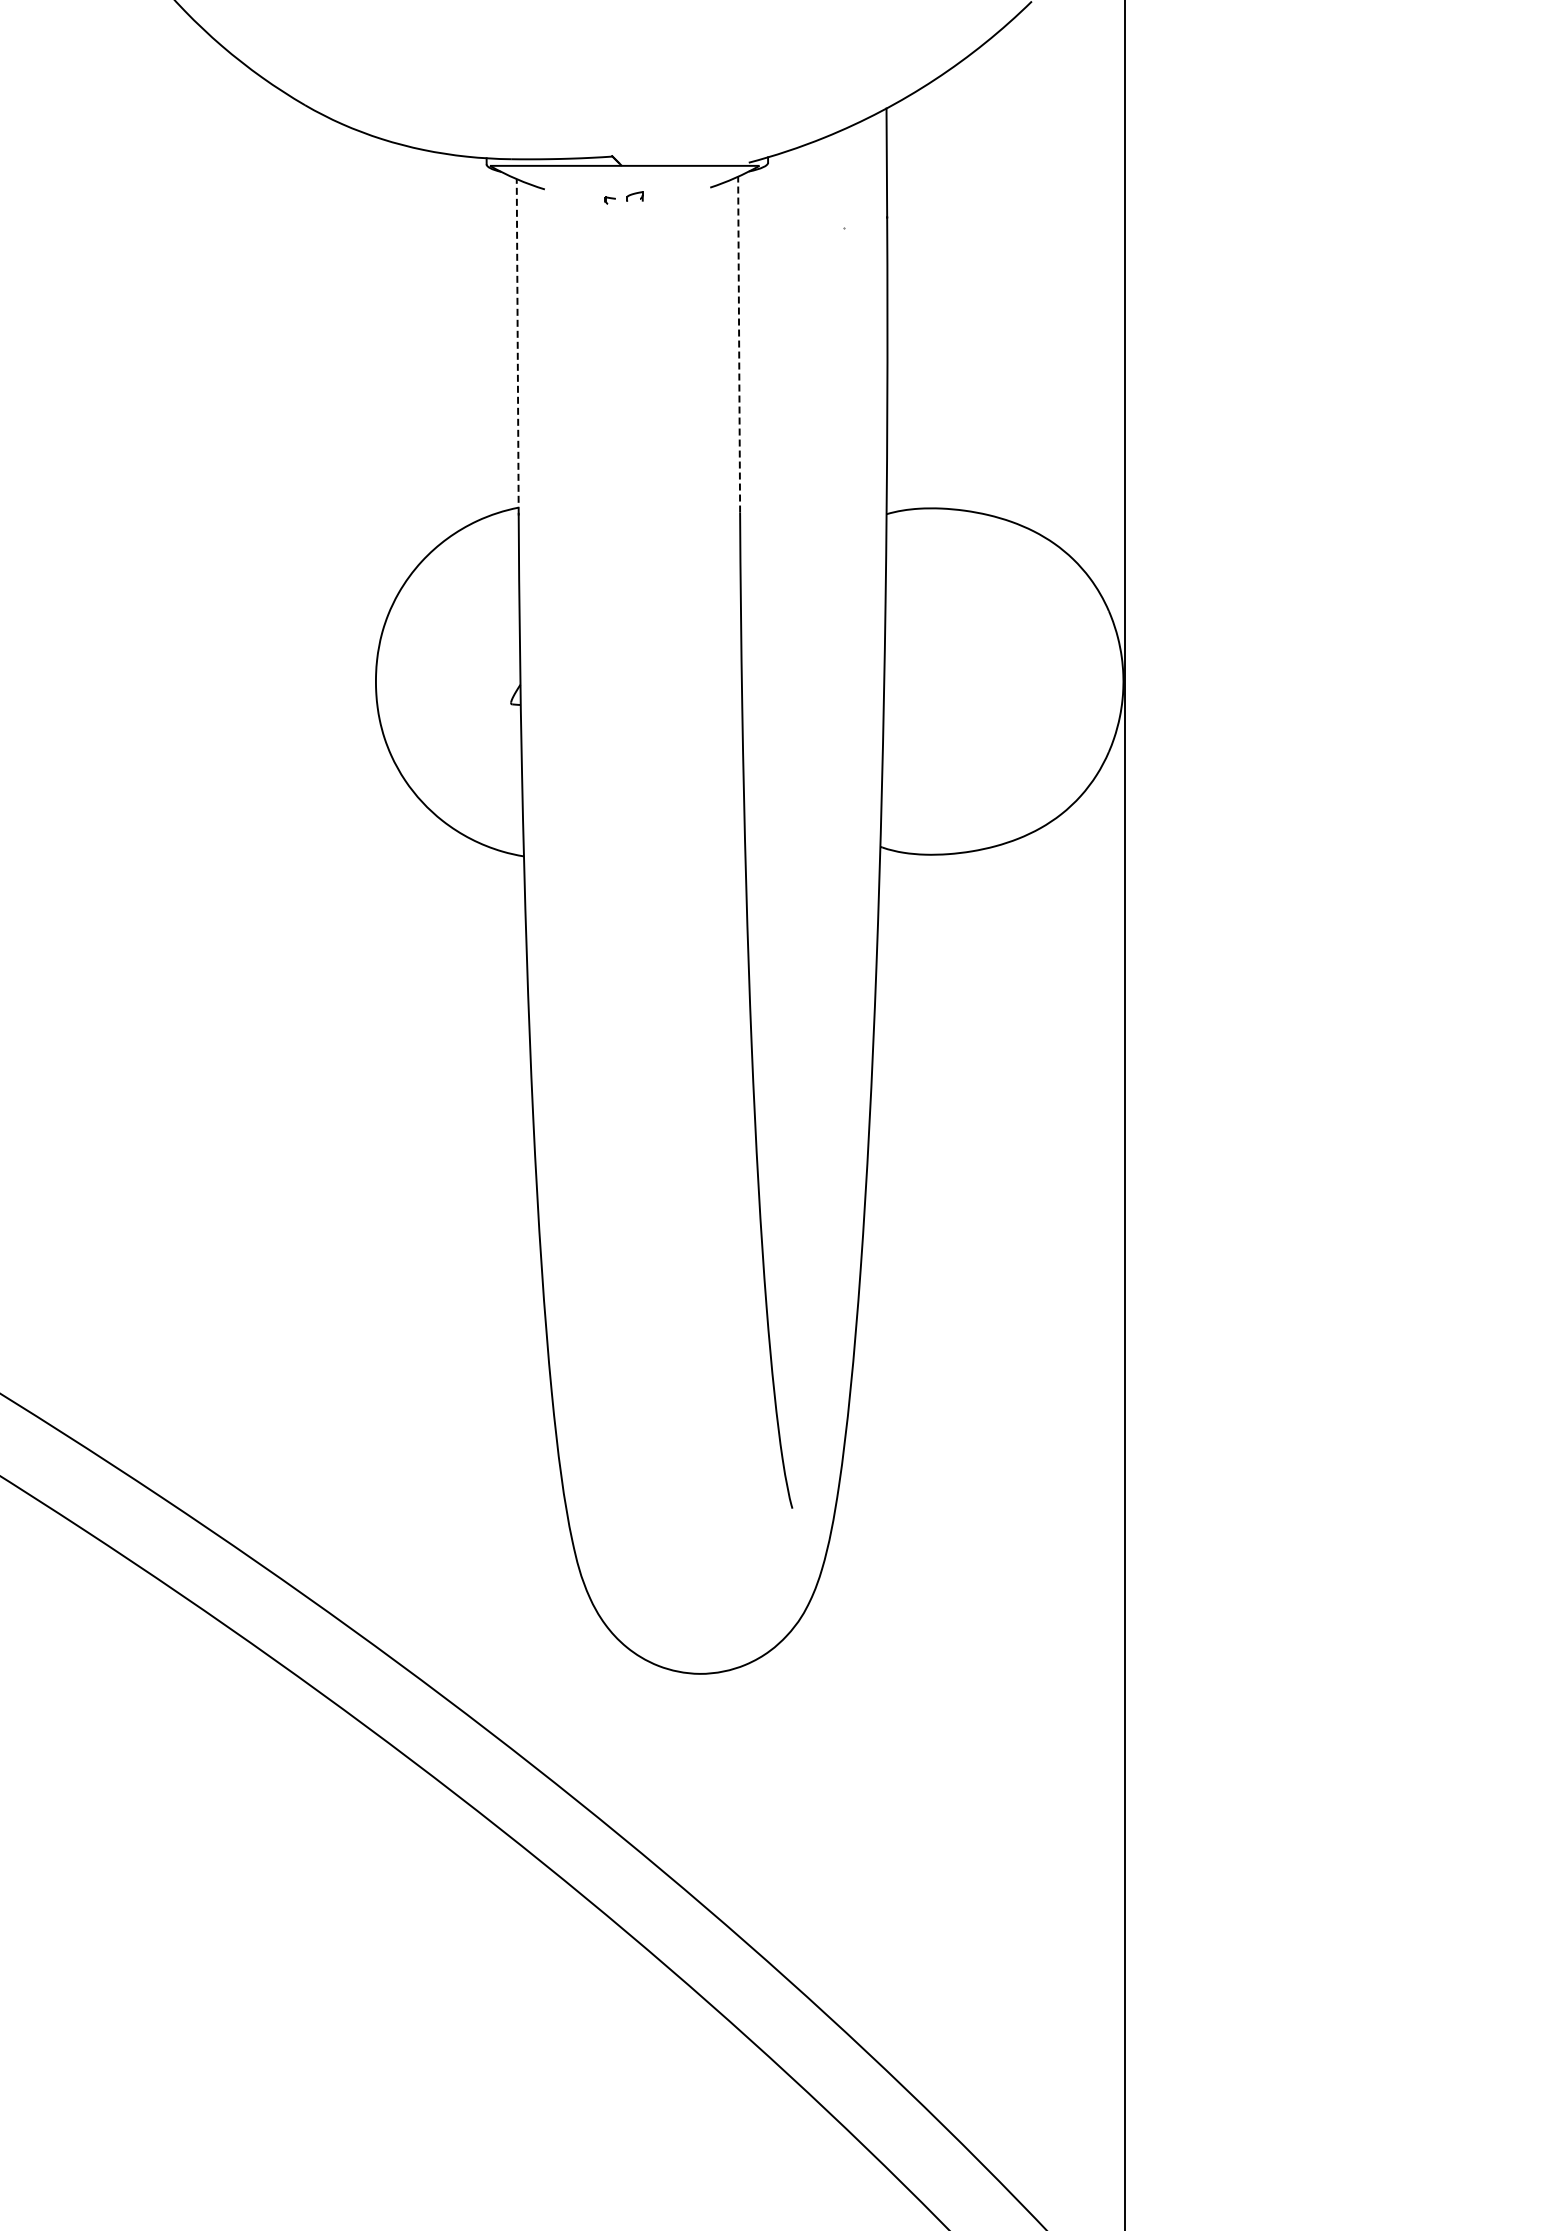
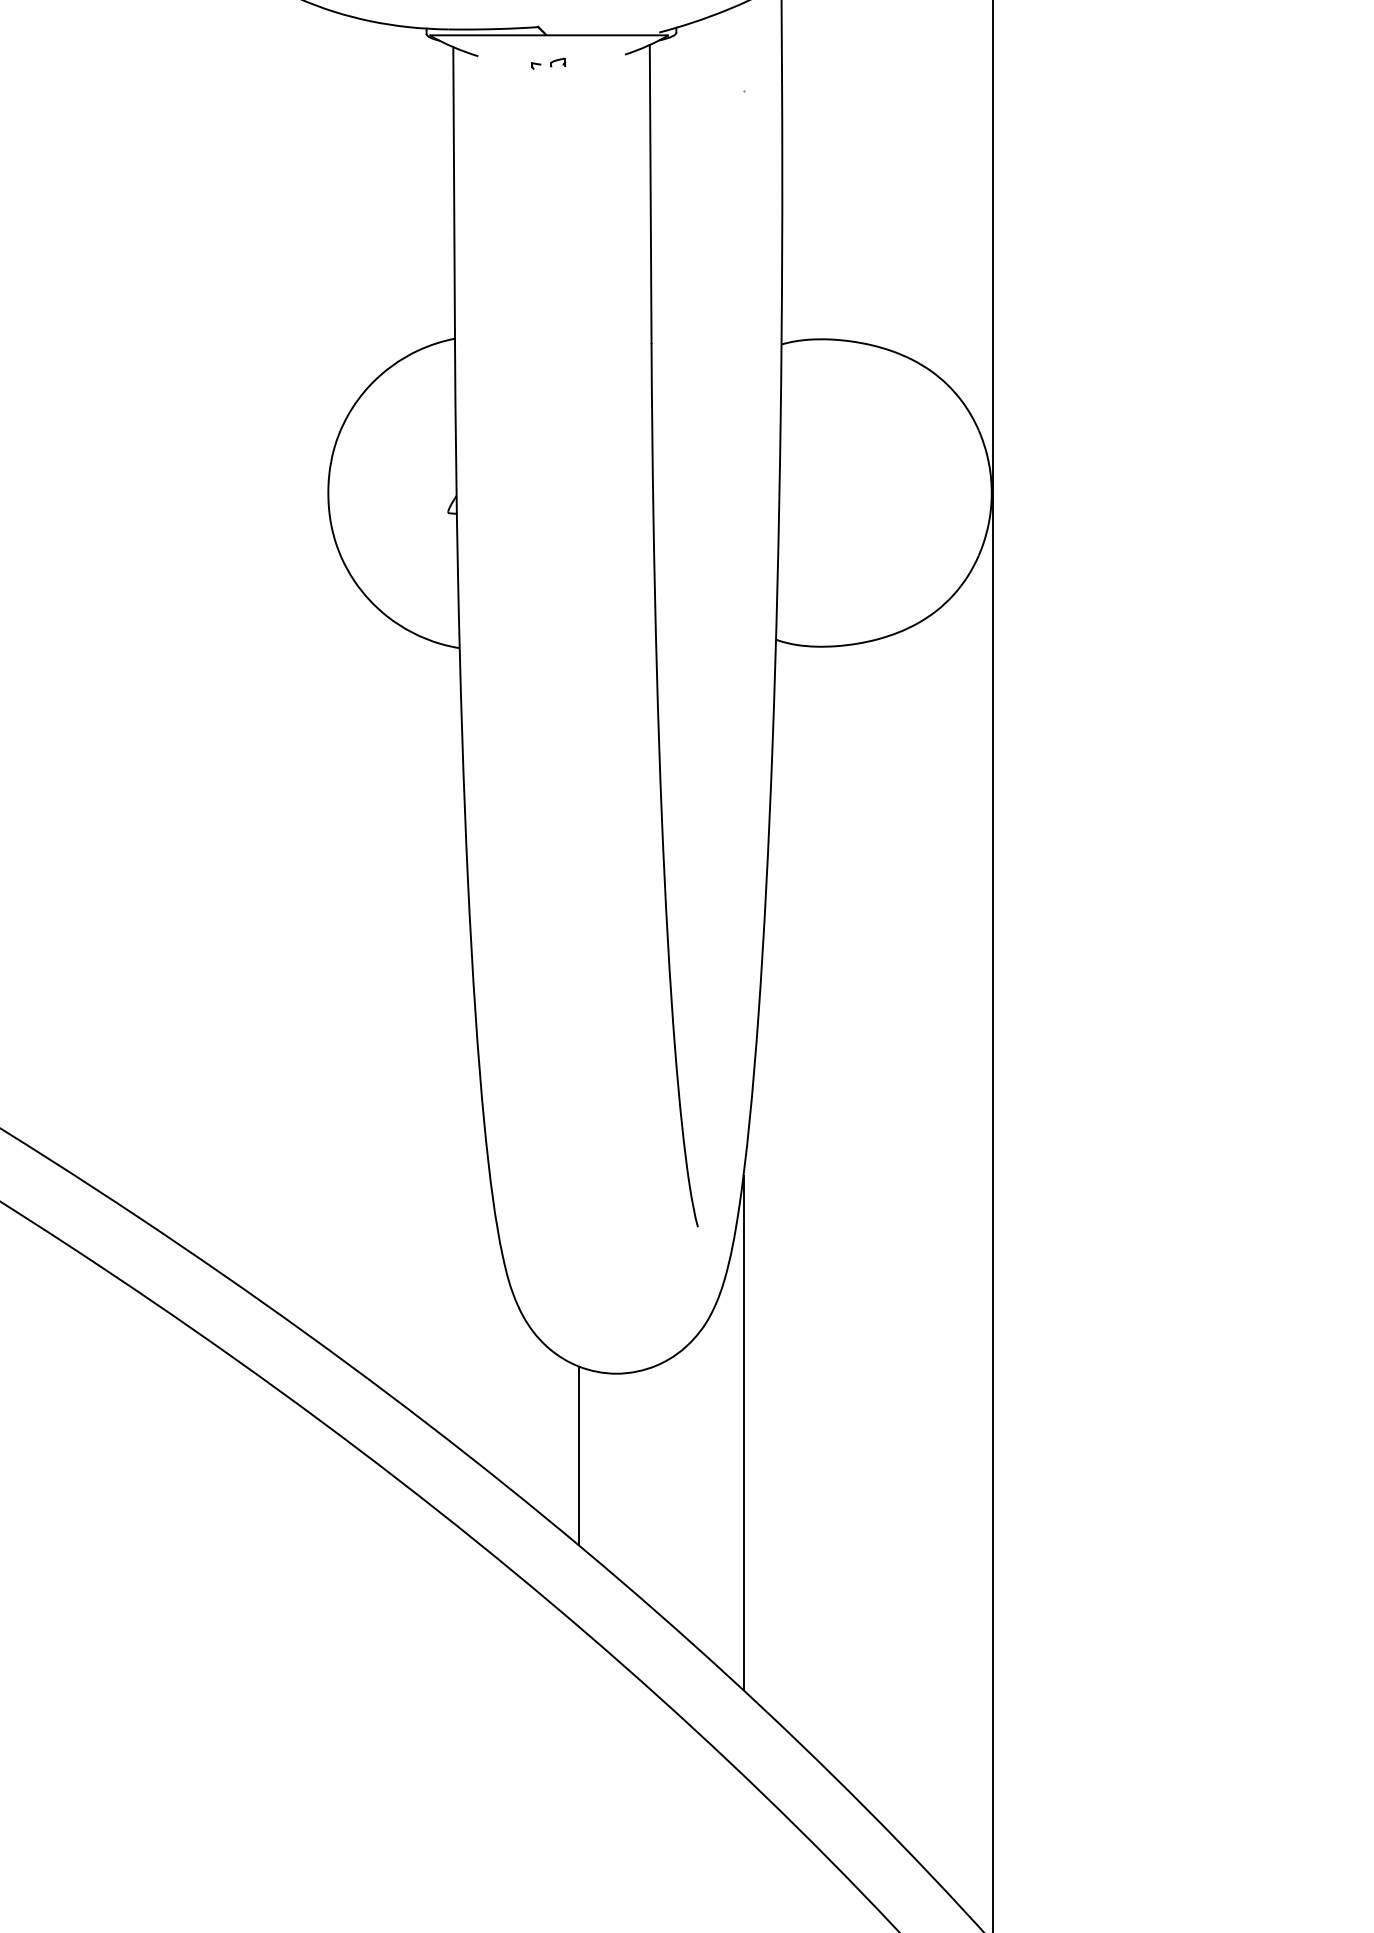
line: (739, 344) -> (650, 193), dashed -> solid
line: (517, 345) -> (453, 194), dashed -> solid
line: (843, 1740) -> (743, 1432), added
line: (658, 1766) -> (579, 1455), added

